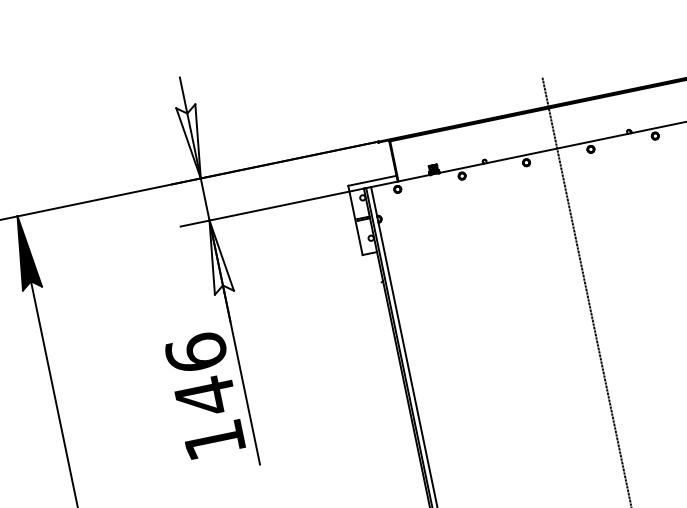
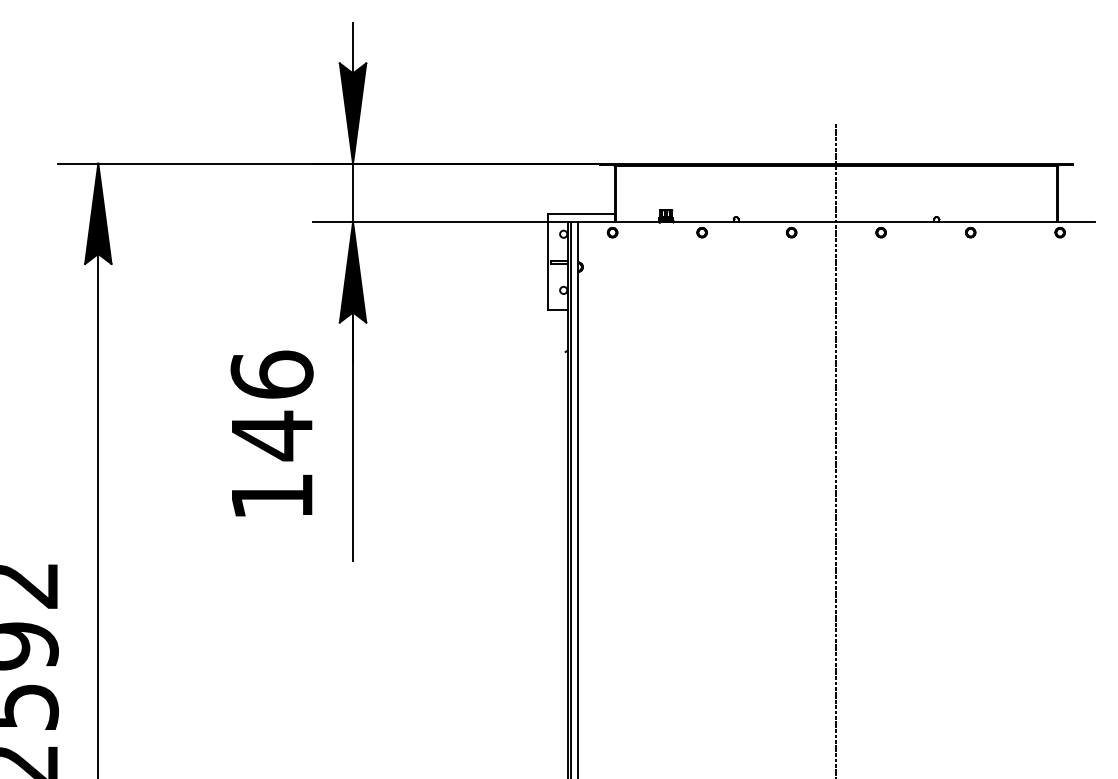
fill: (192, 142) -> (352, 113), added
fill: (216, 256) -> (352, 272), added
text: (204, 395) -> (271, 433), moved

